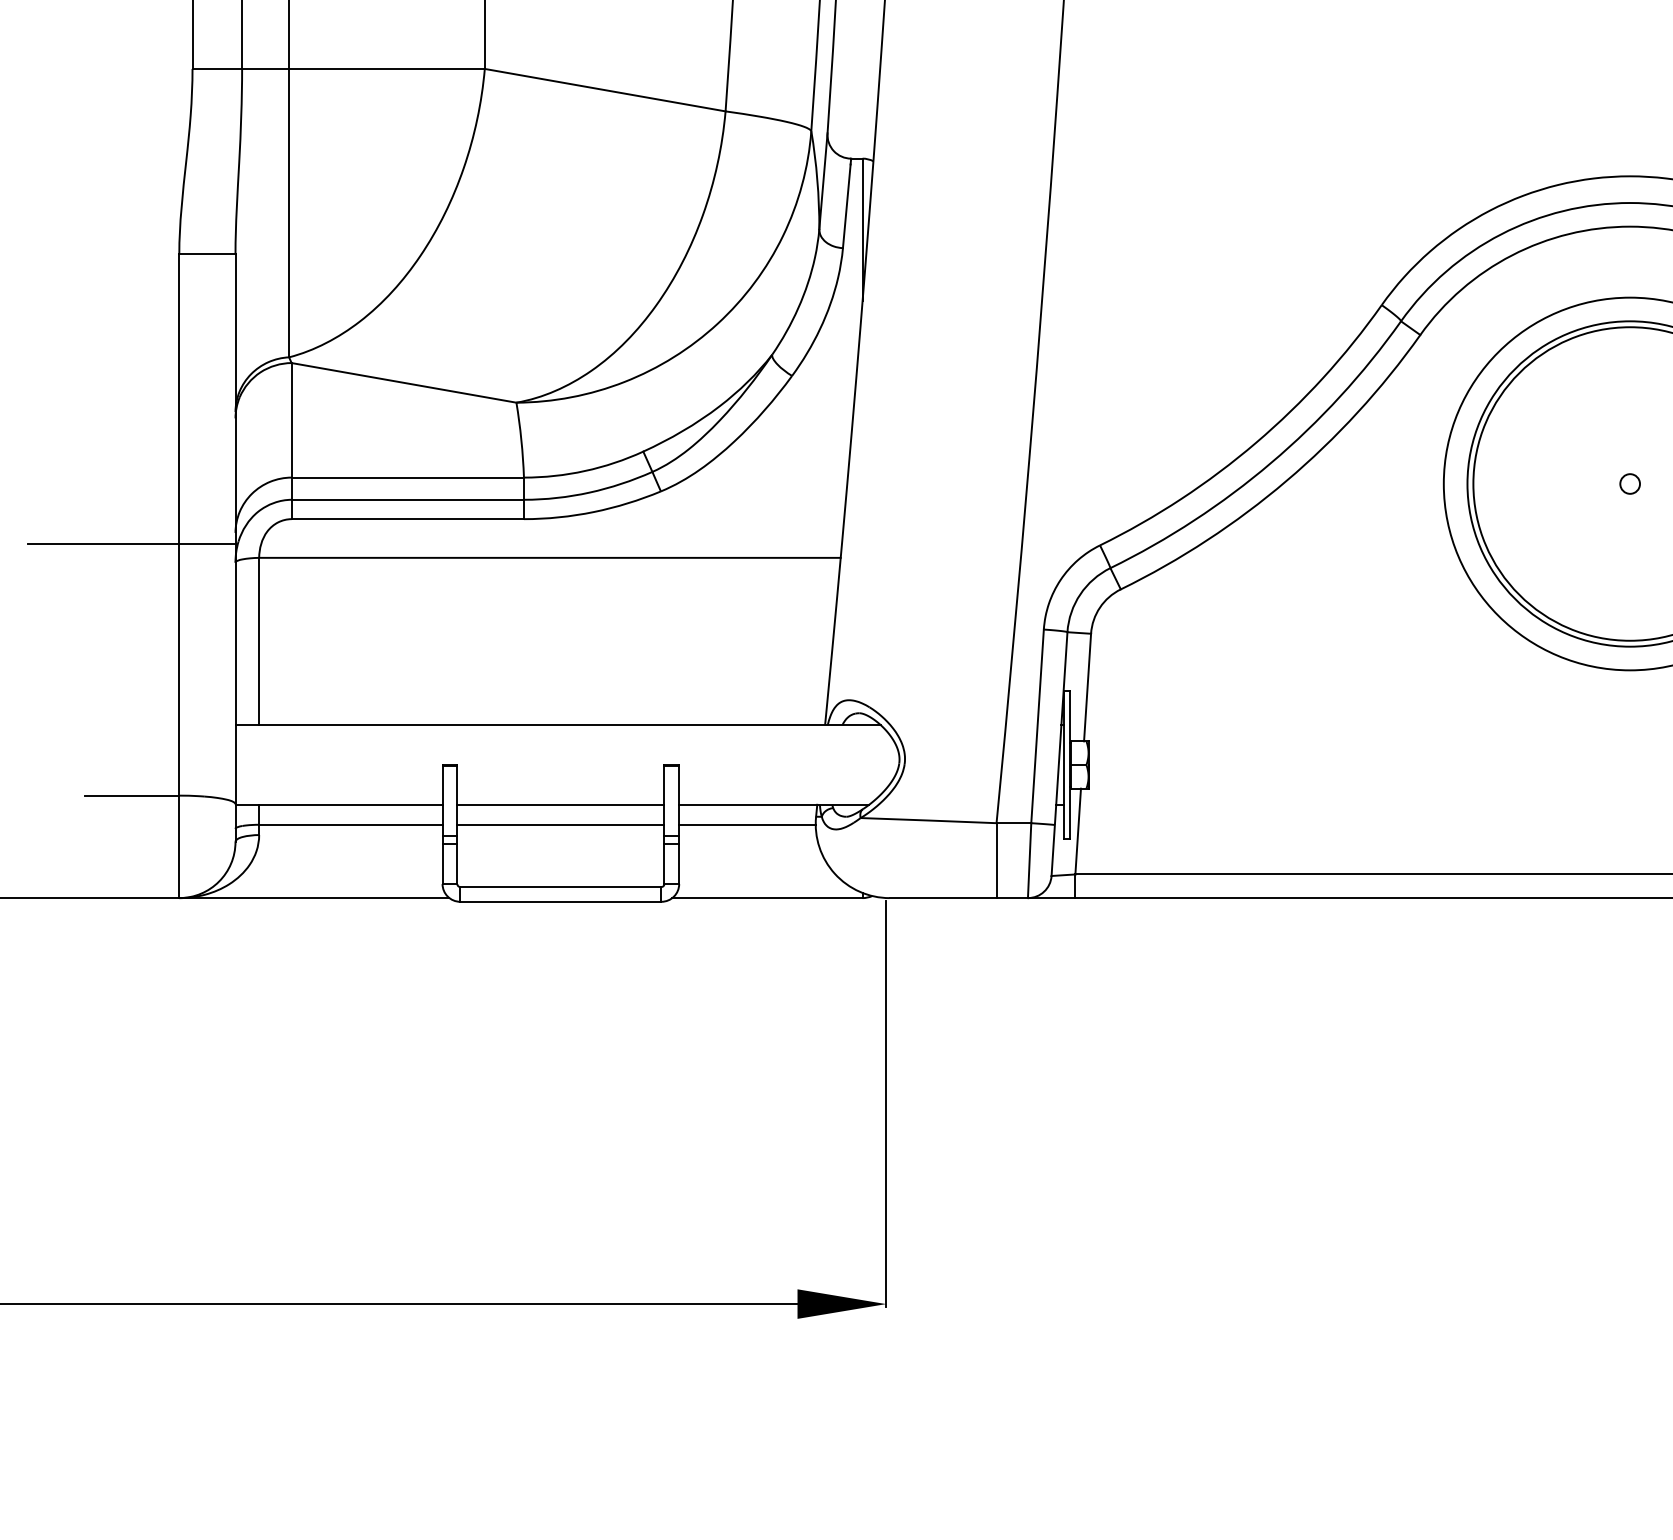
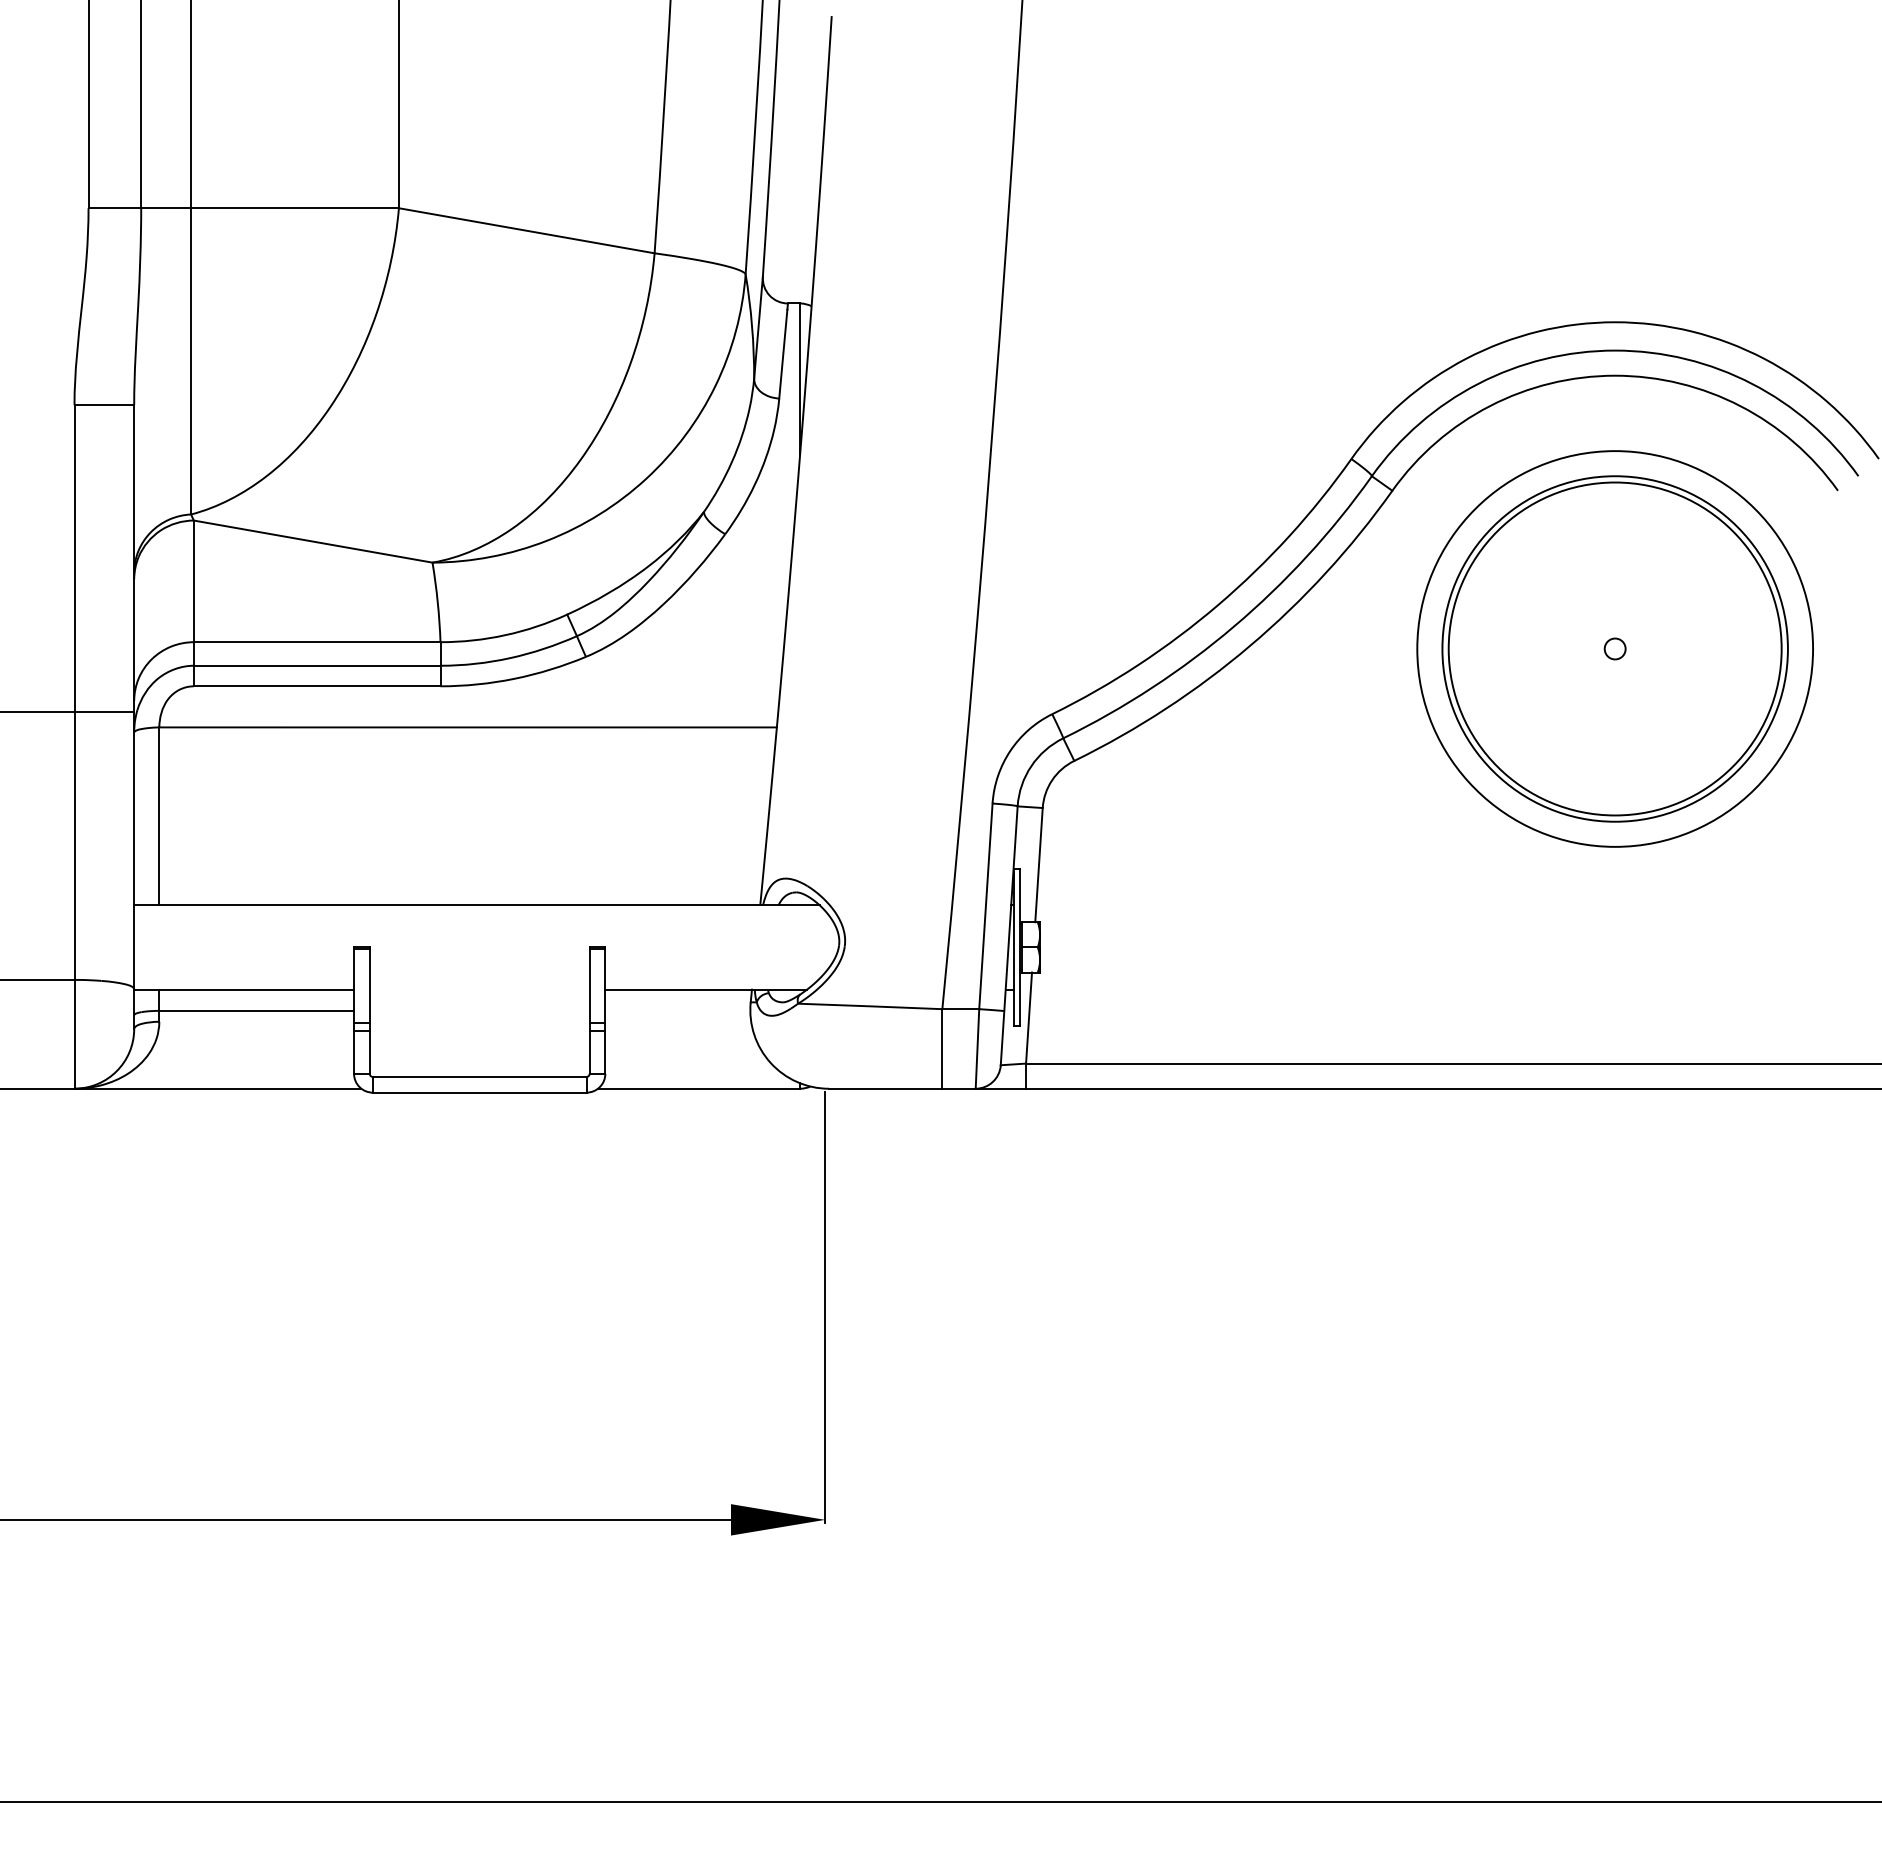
line: (560, 804) -> (479, 989), removed
line: (560, 824) -> (479, 1010), removed
line: (747, 824) -> (677, 1010), removed

